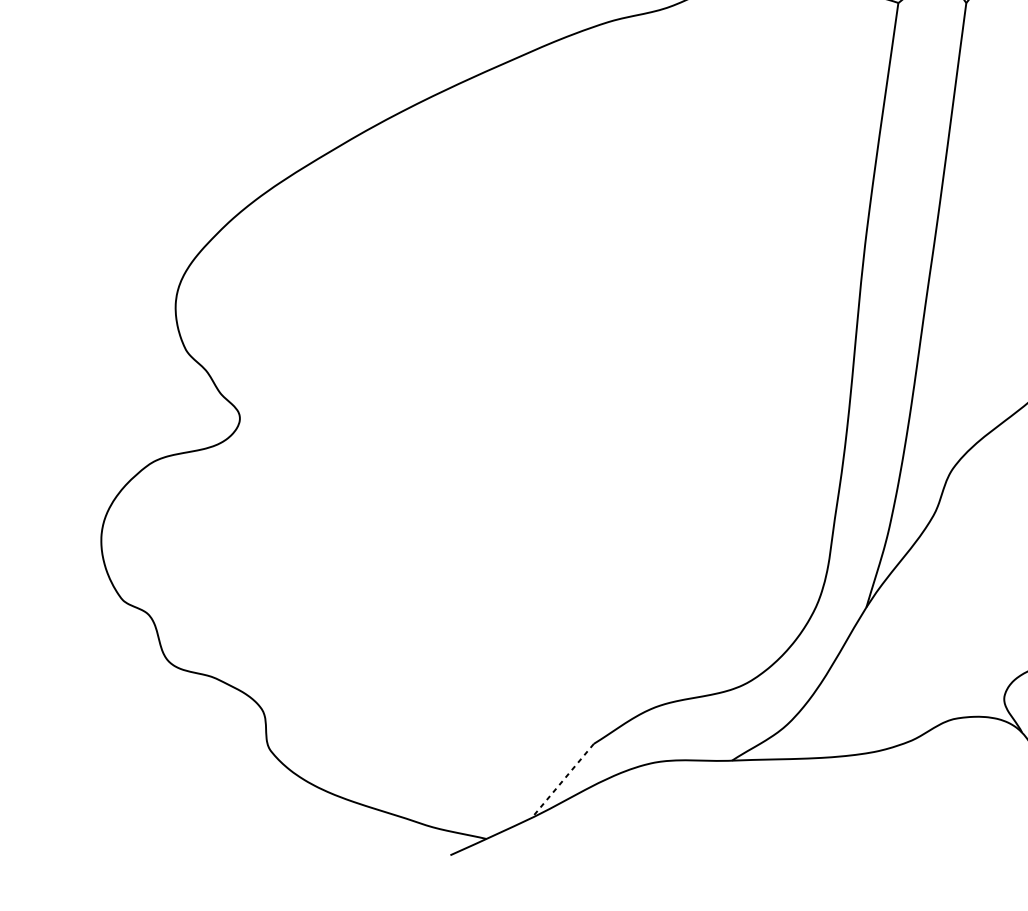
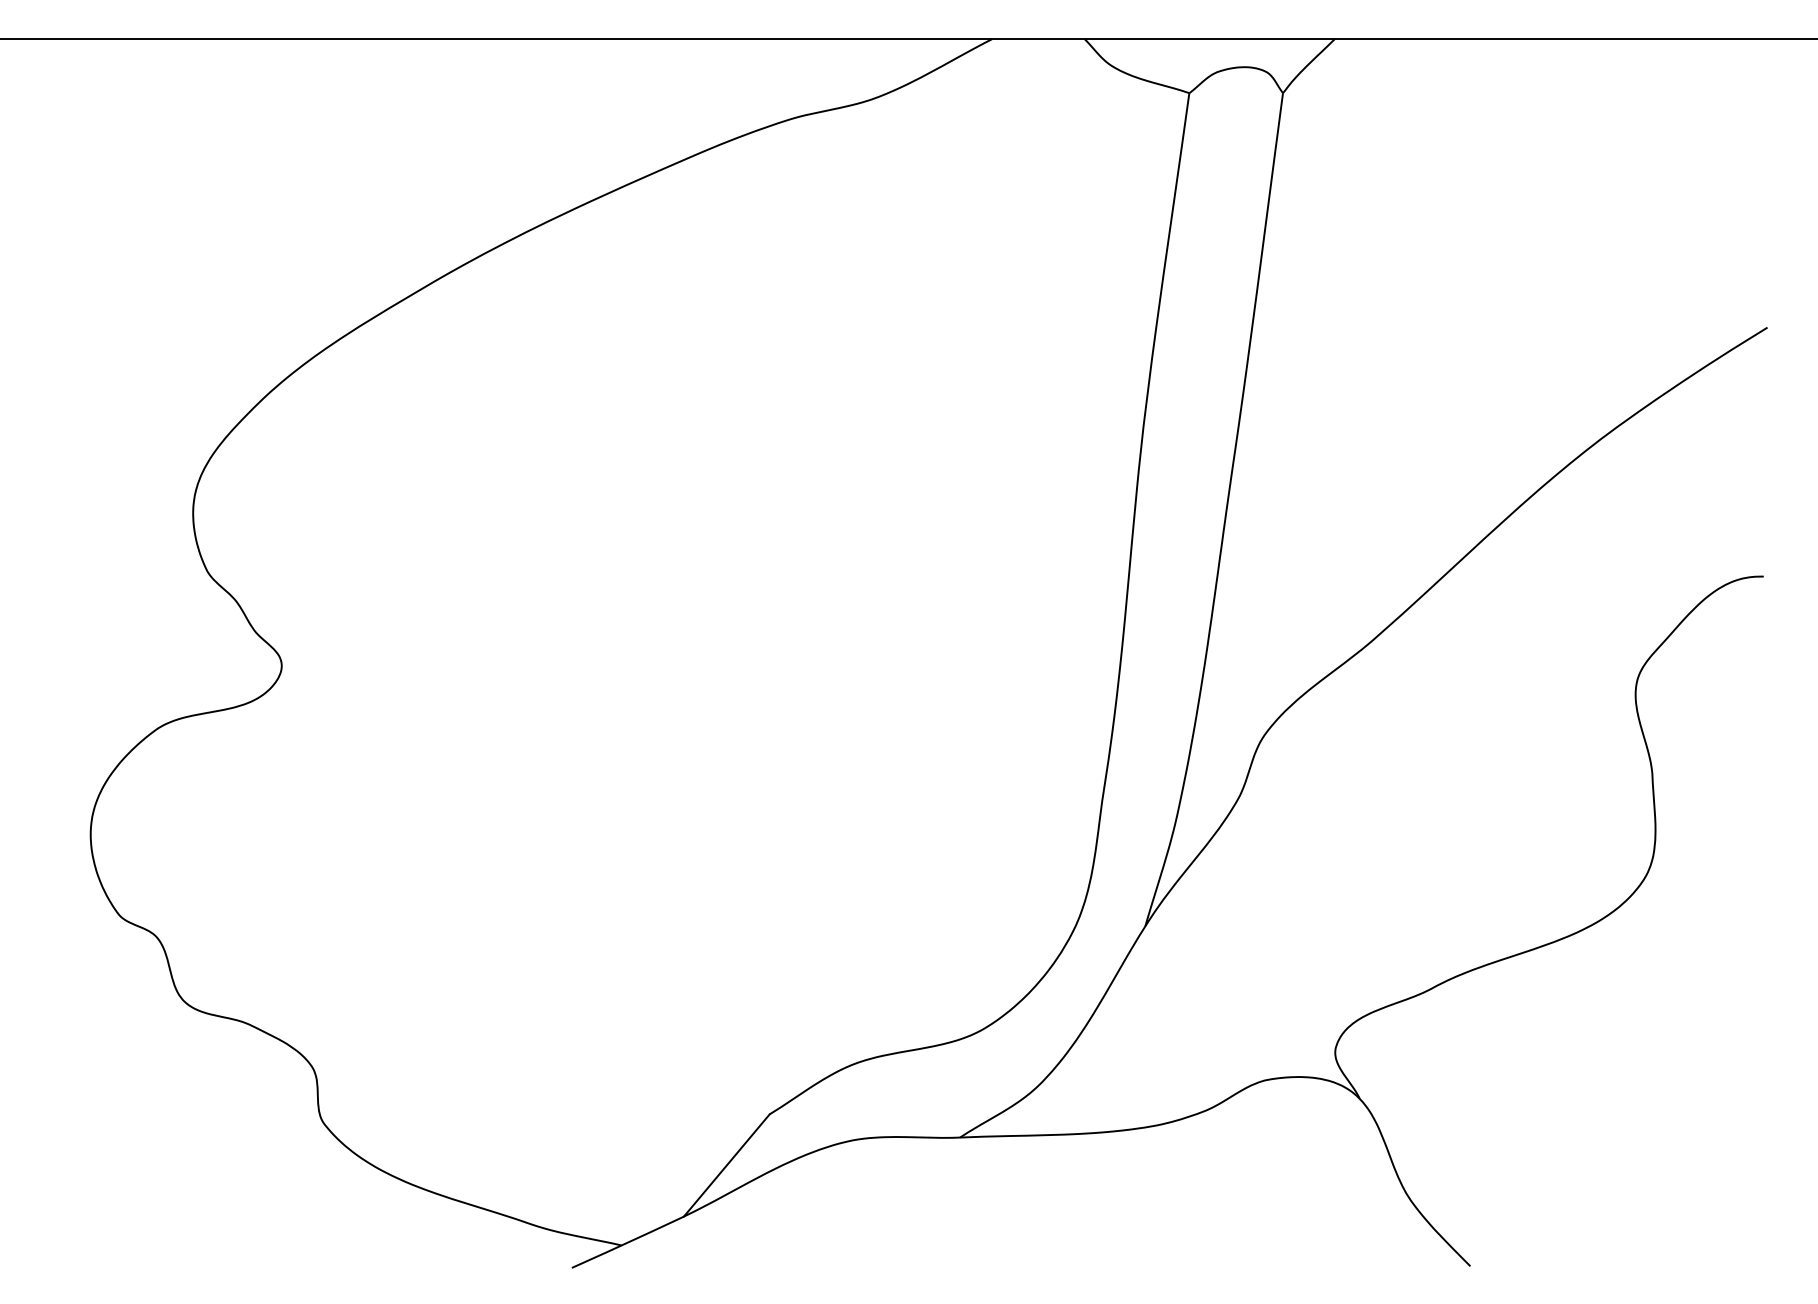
line: (562, 780) -> (726, 1165), dashed -> solid

